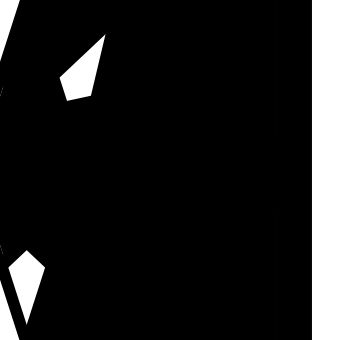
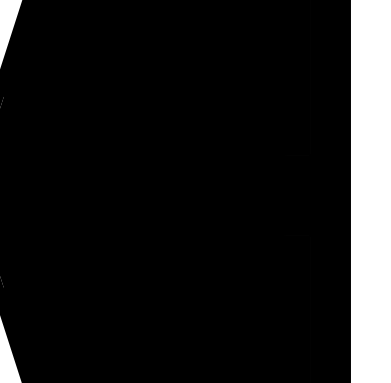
fill: (82, 66) -> (92, 74), added
fill: (26, 287) -> (29, 323), added

